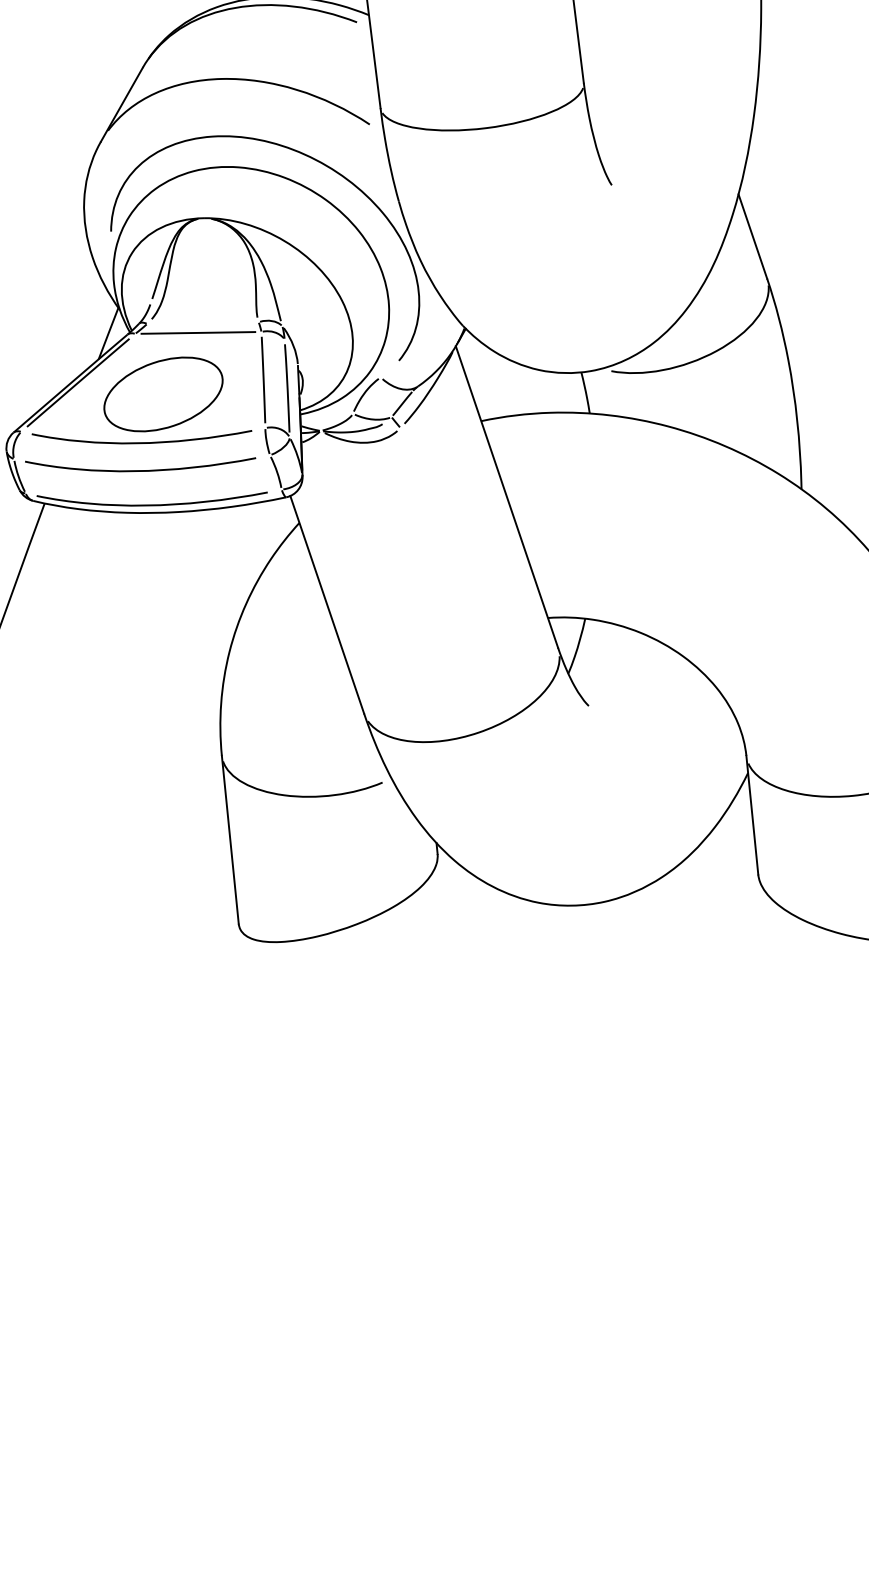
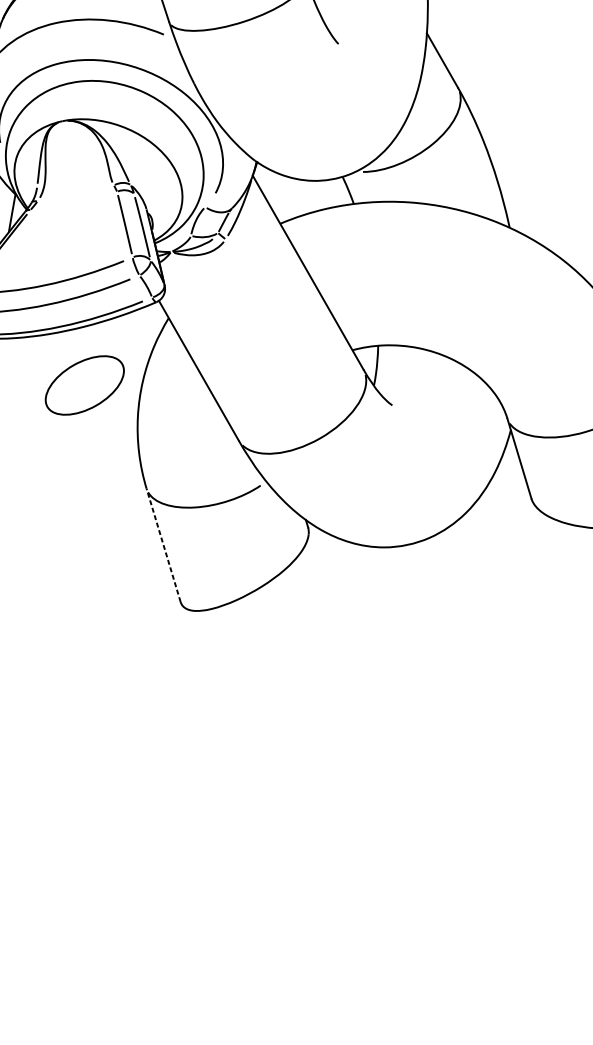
line: (198, 332) -> (73, 200), removed
part: (163, 394) -> (84, 385), moved
line: (230, 839) -> (163, 545), solid -> dashed

